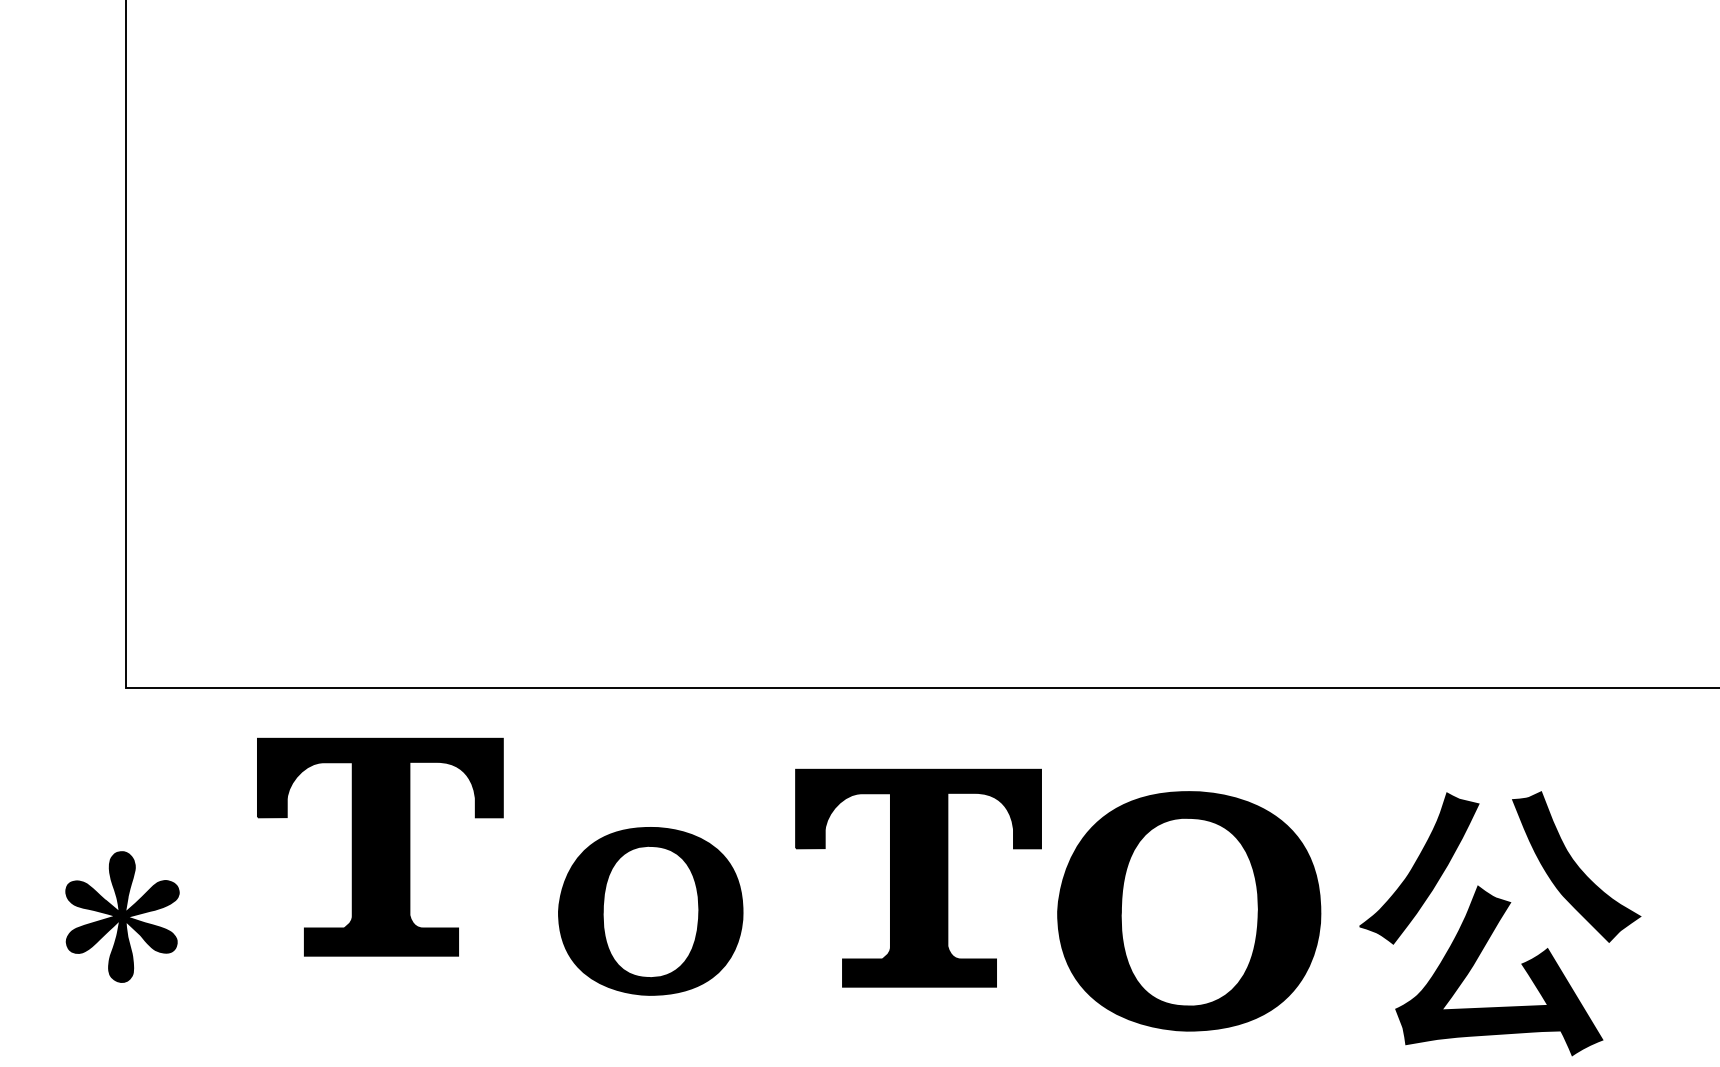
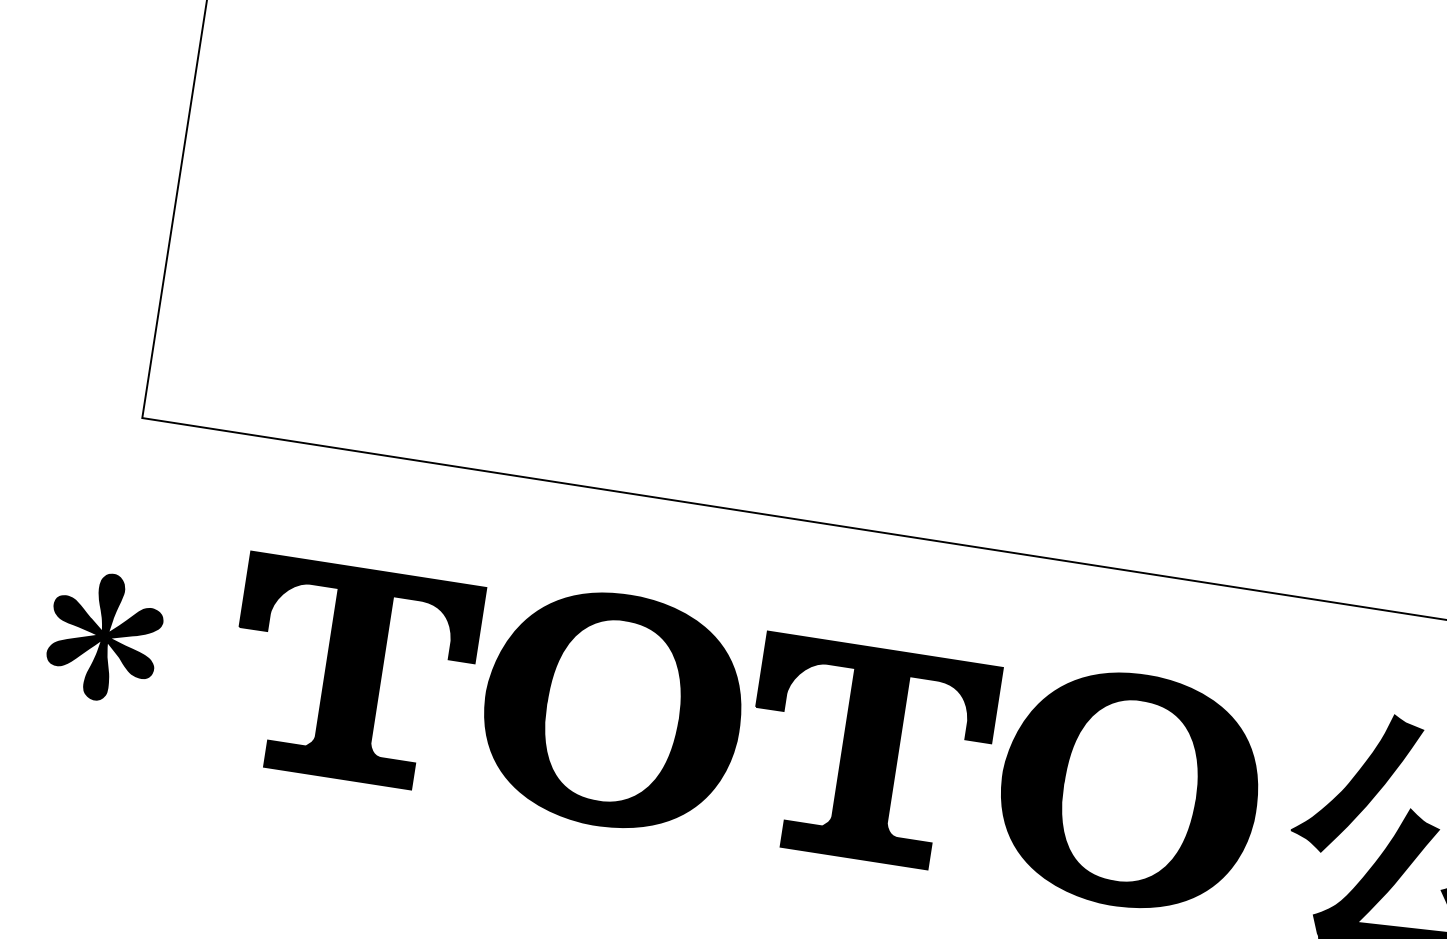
part: (380, 846) -> (352, 673), moved
part: (918, 877) -> (869, 753), moved
part: (650, 911) -> (612, 710), size x1.43

